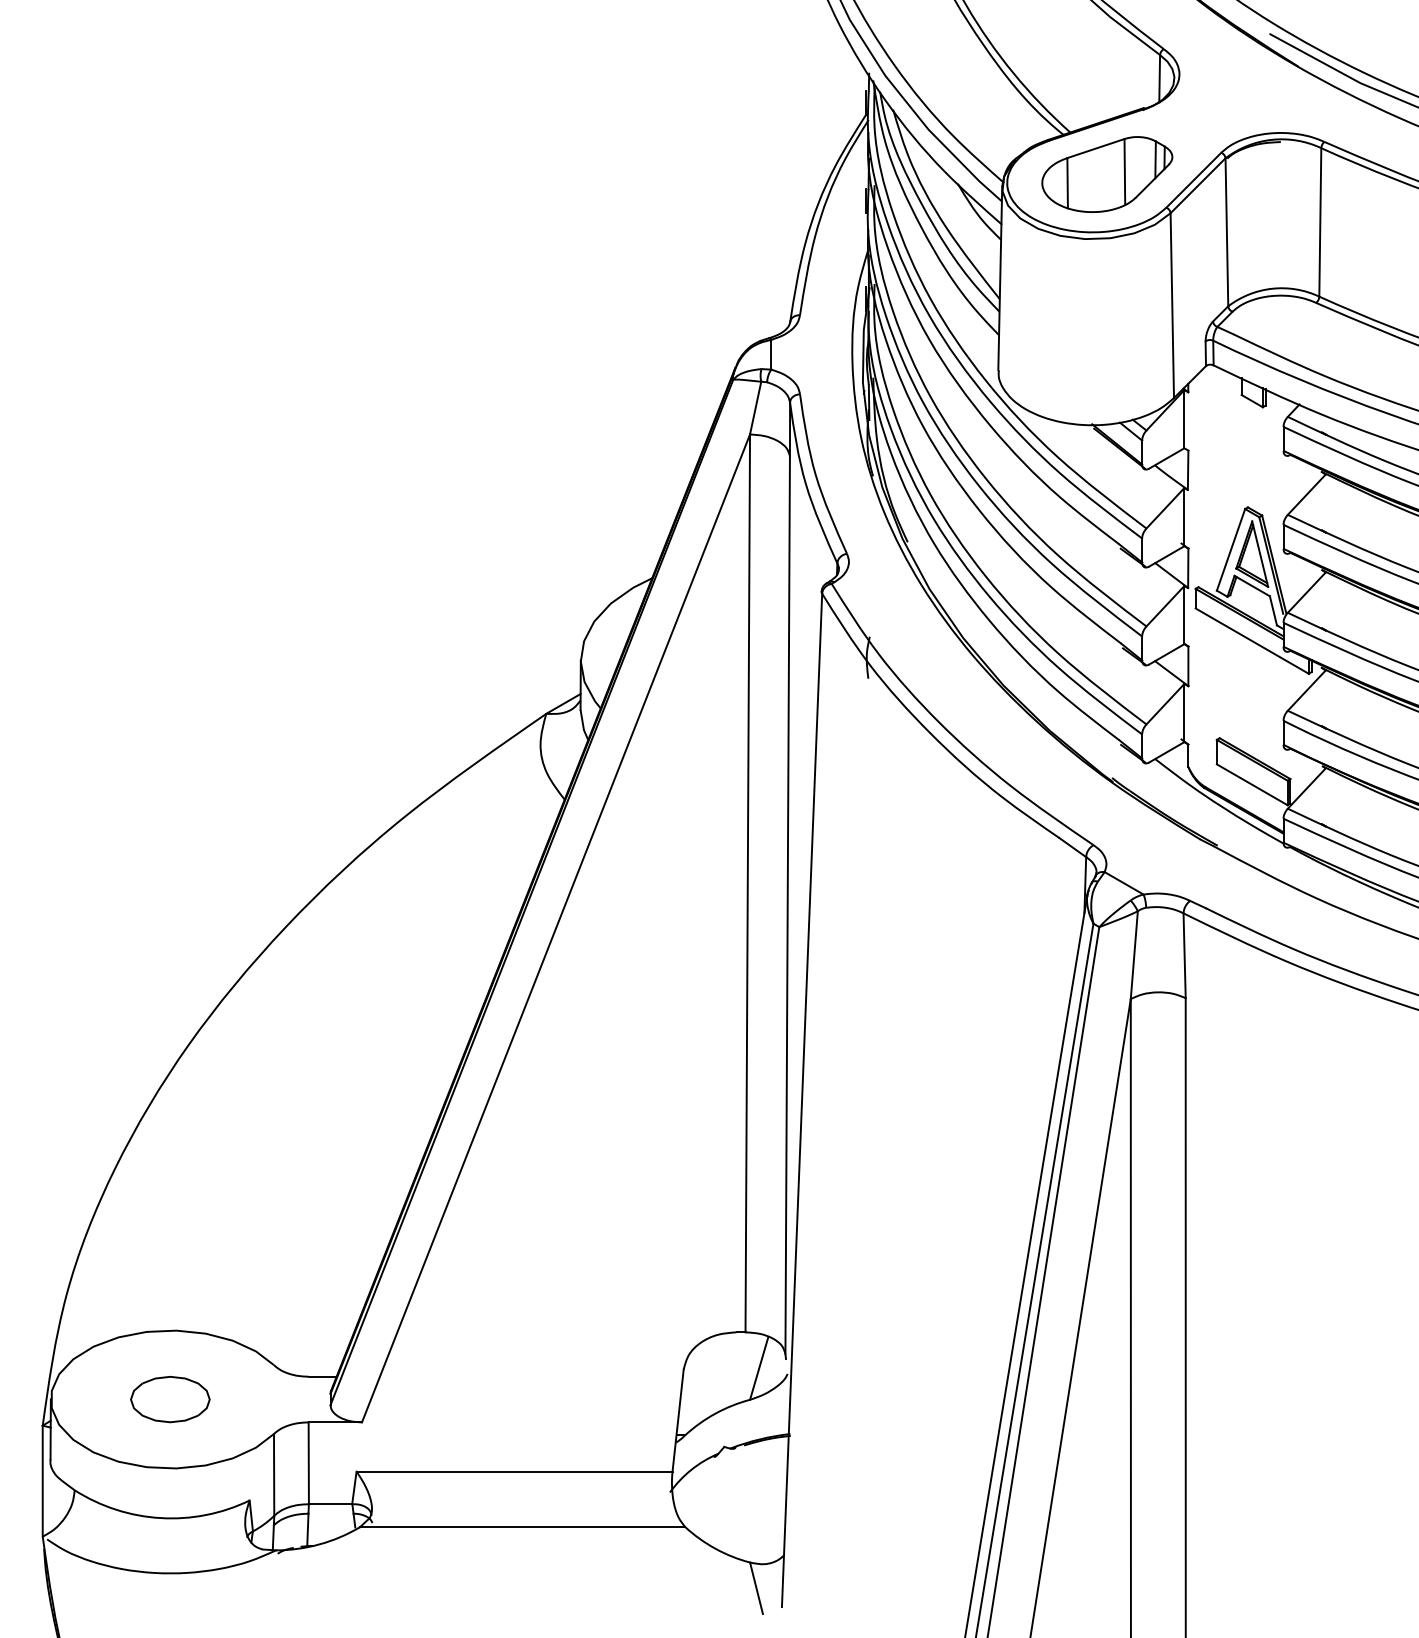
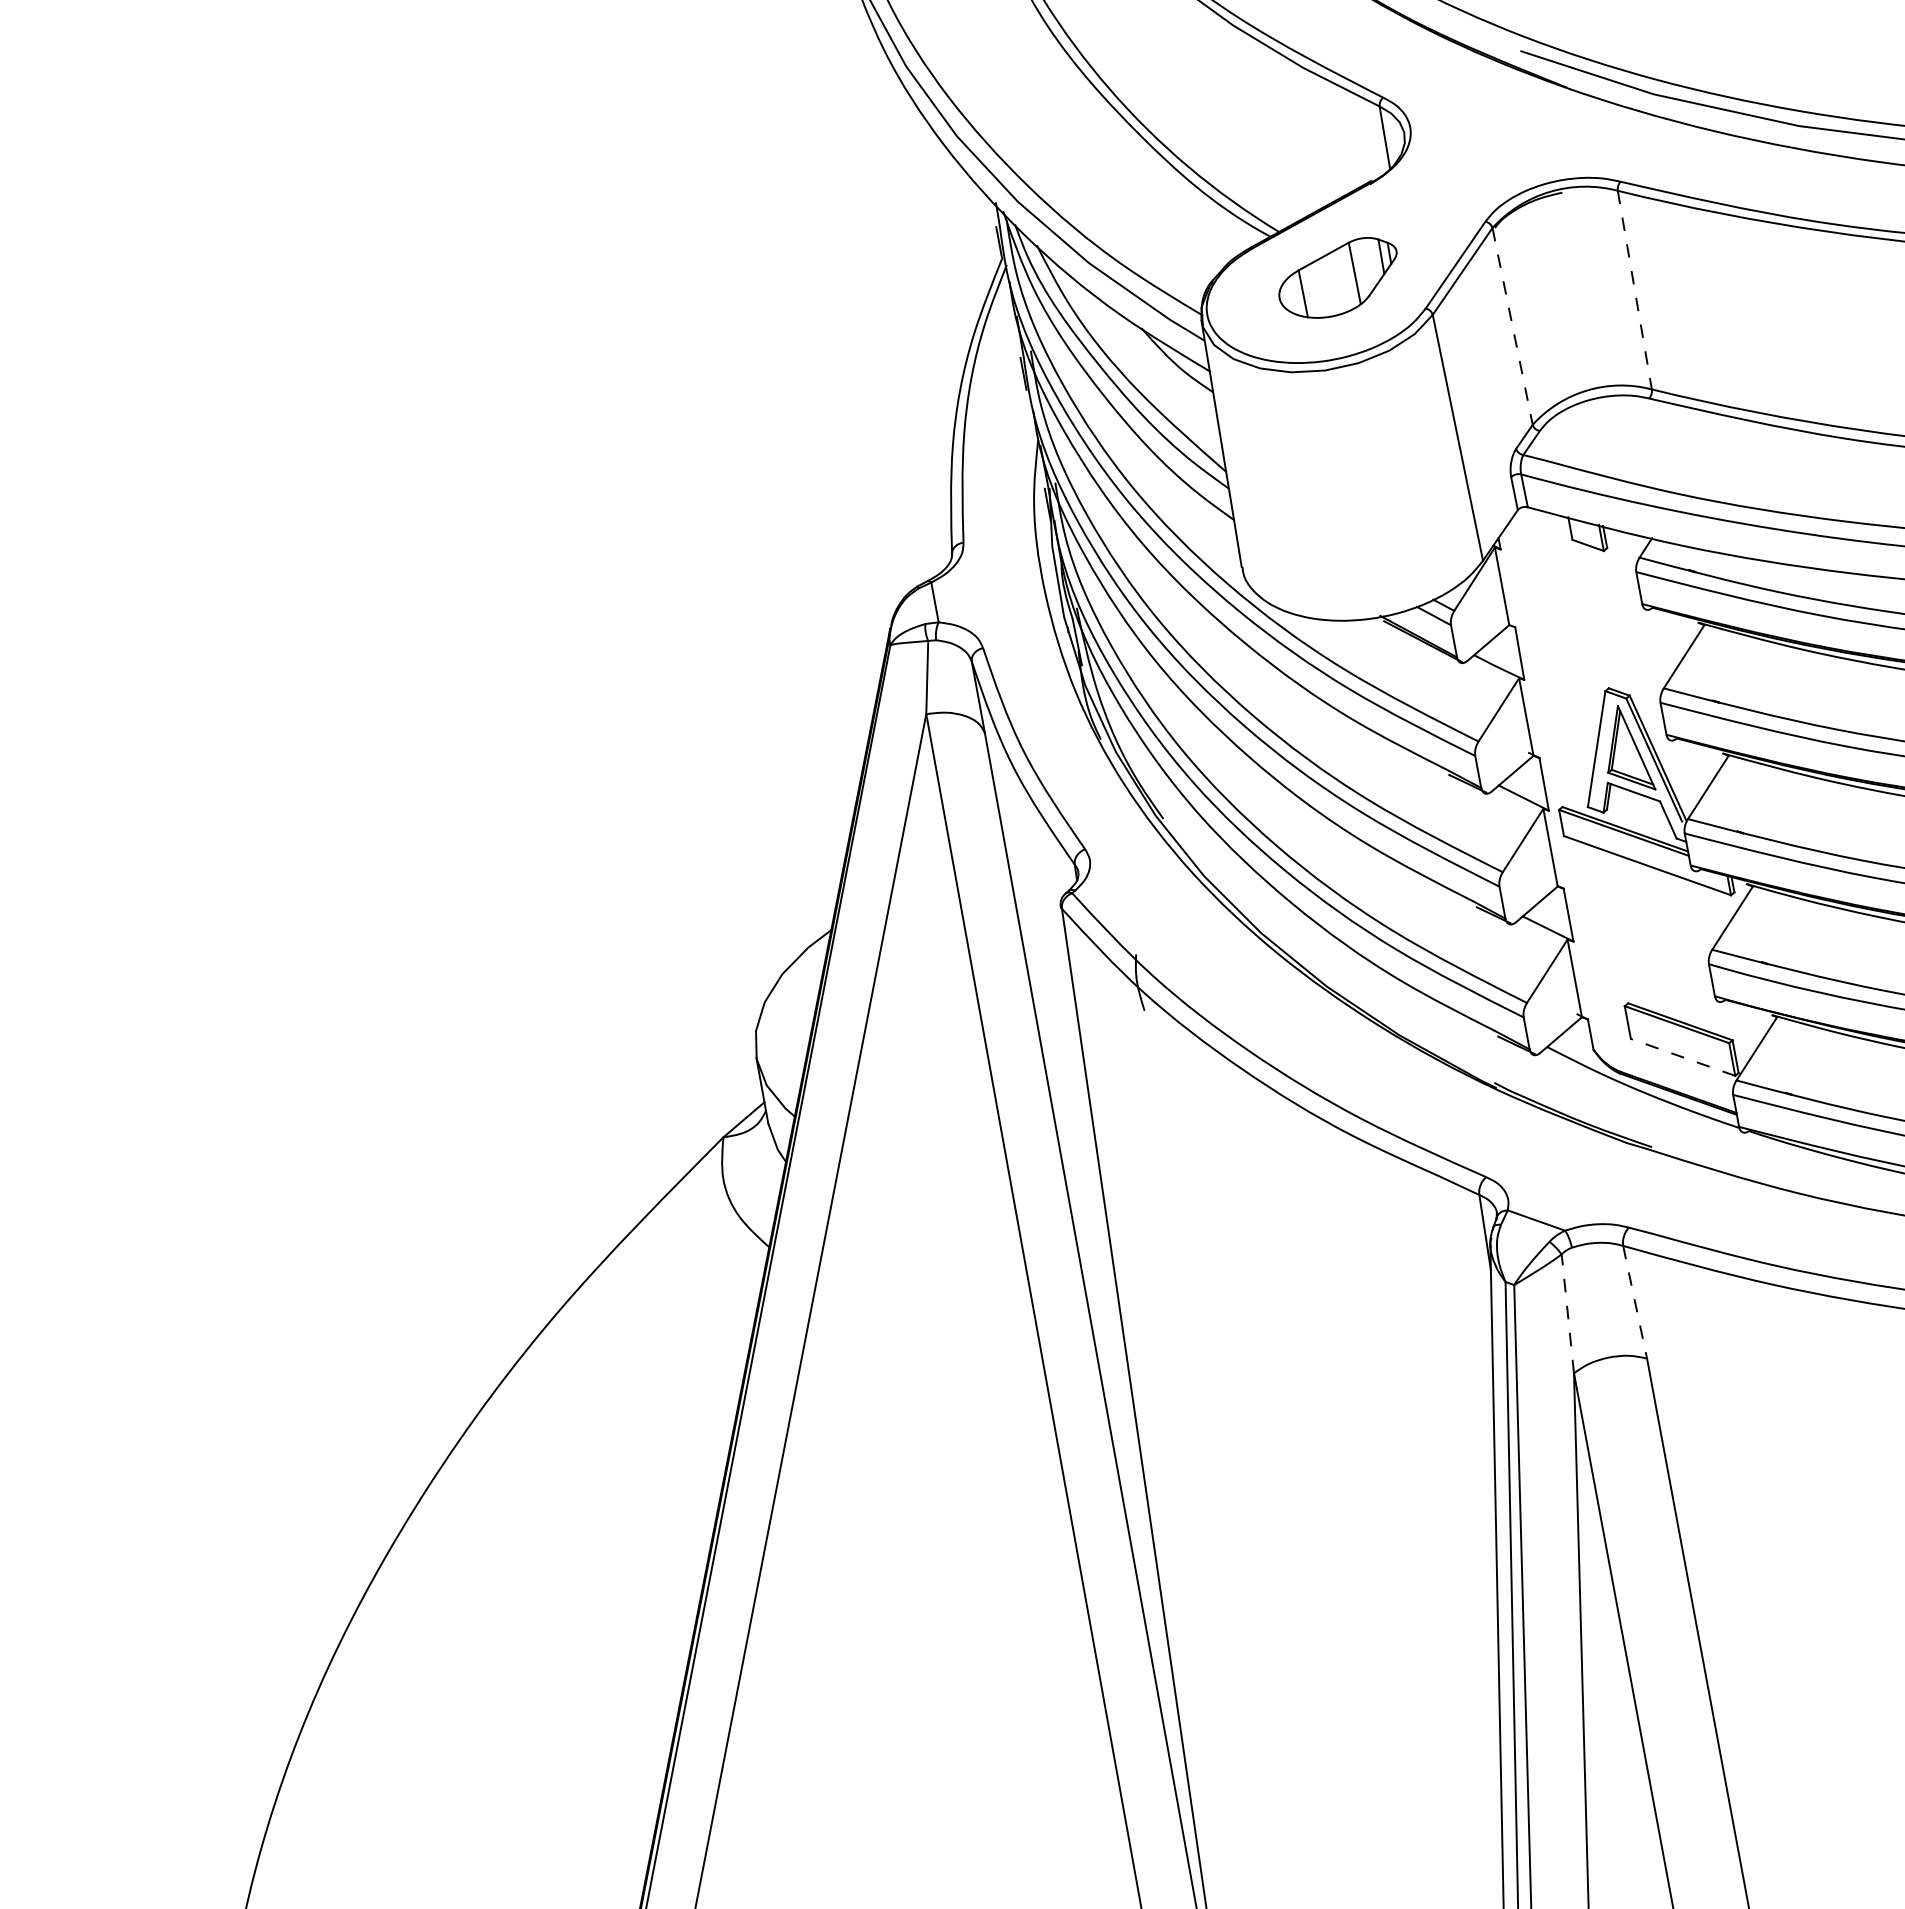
part: (1107, 174) -> (1338, 278), size x0.7
line: (1320, 222) -> (1635, 290), solid -> dashed
line: (1226, 232) -> (1512, 326), solid -> dashed
line: (1252, 784) -> (1683, 1056), solid -> dashed
line: (1134, 954) -> (1567, 1312), solid -> dashed
line: (1184, 956) -> (1635, 1303), solid -> dashed

